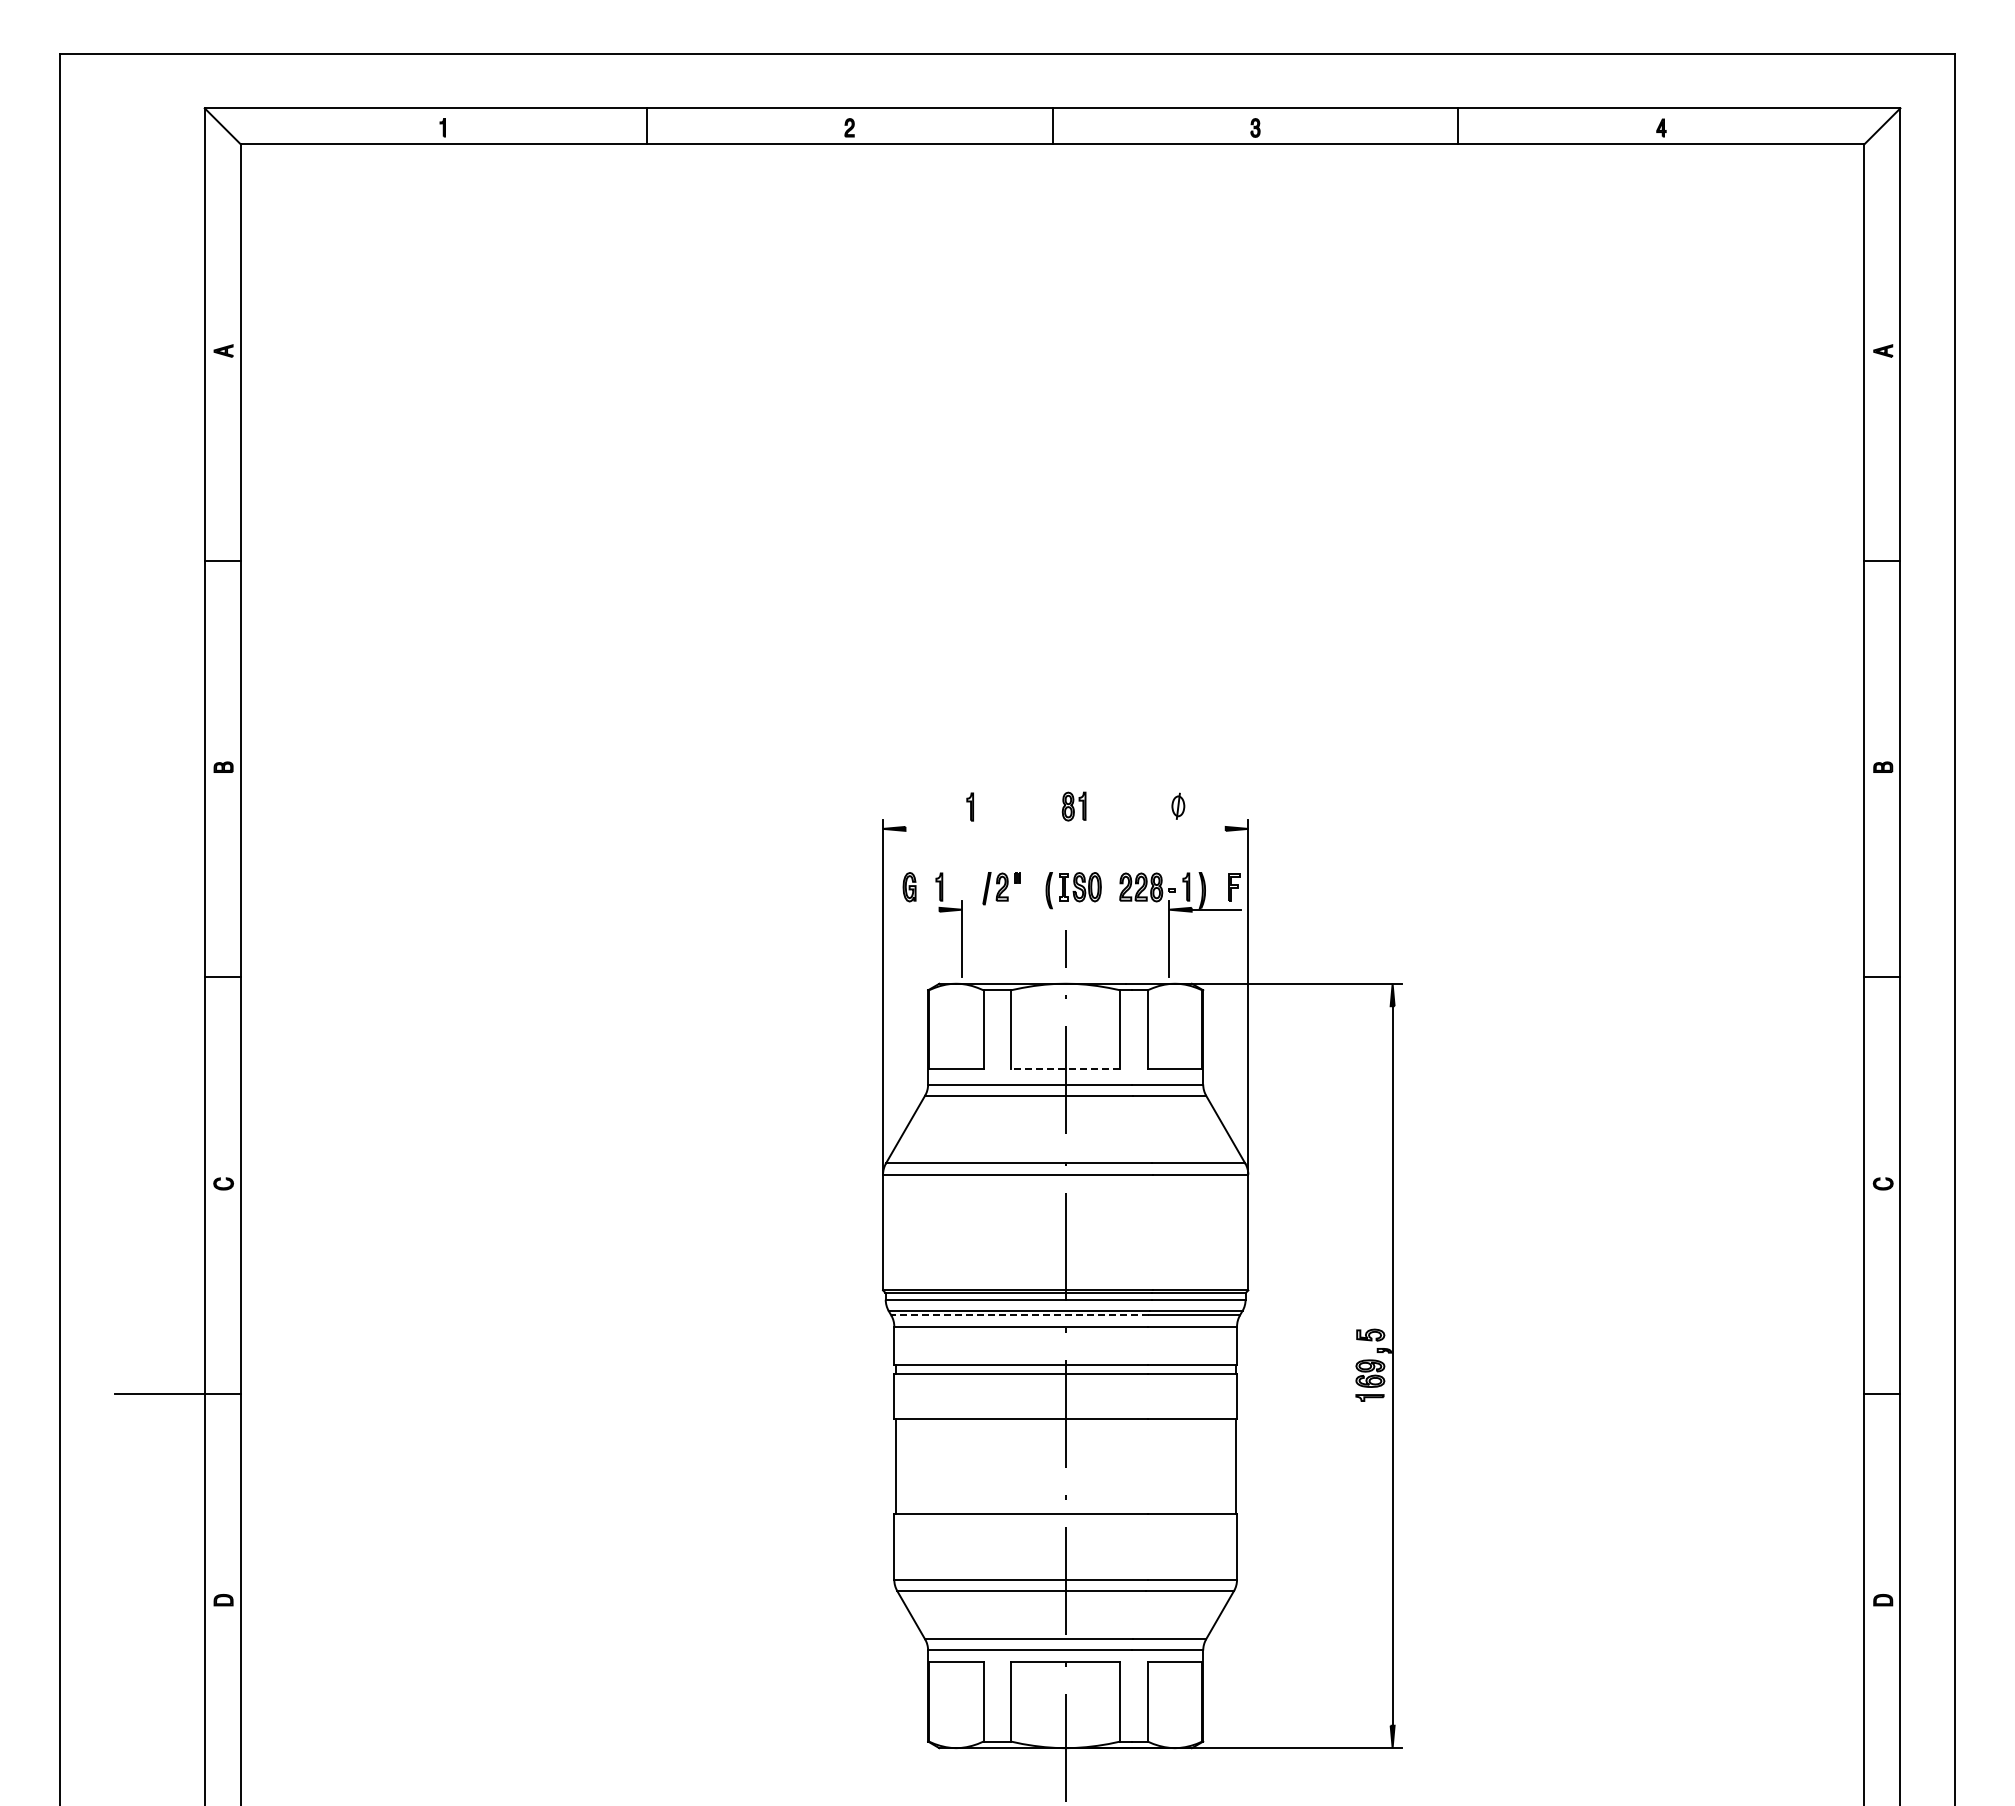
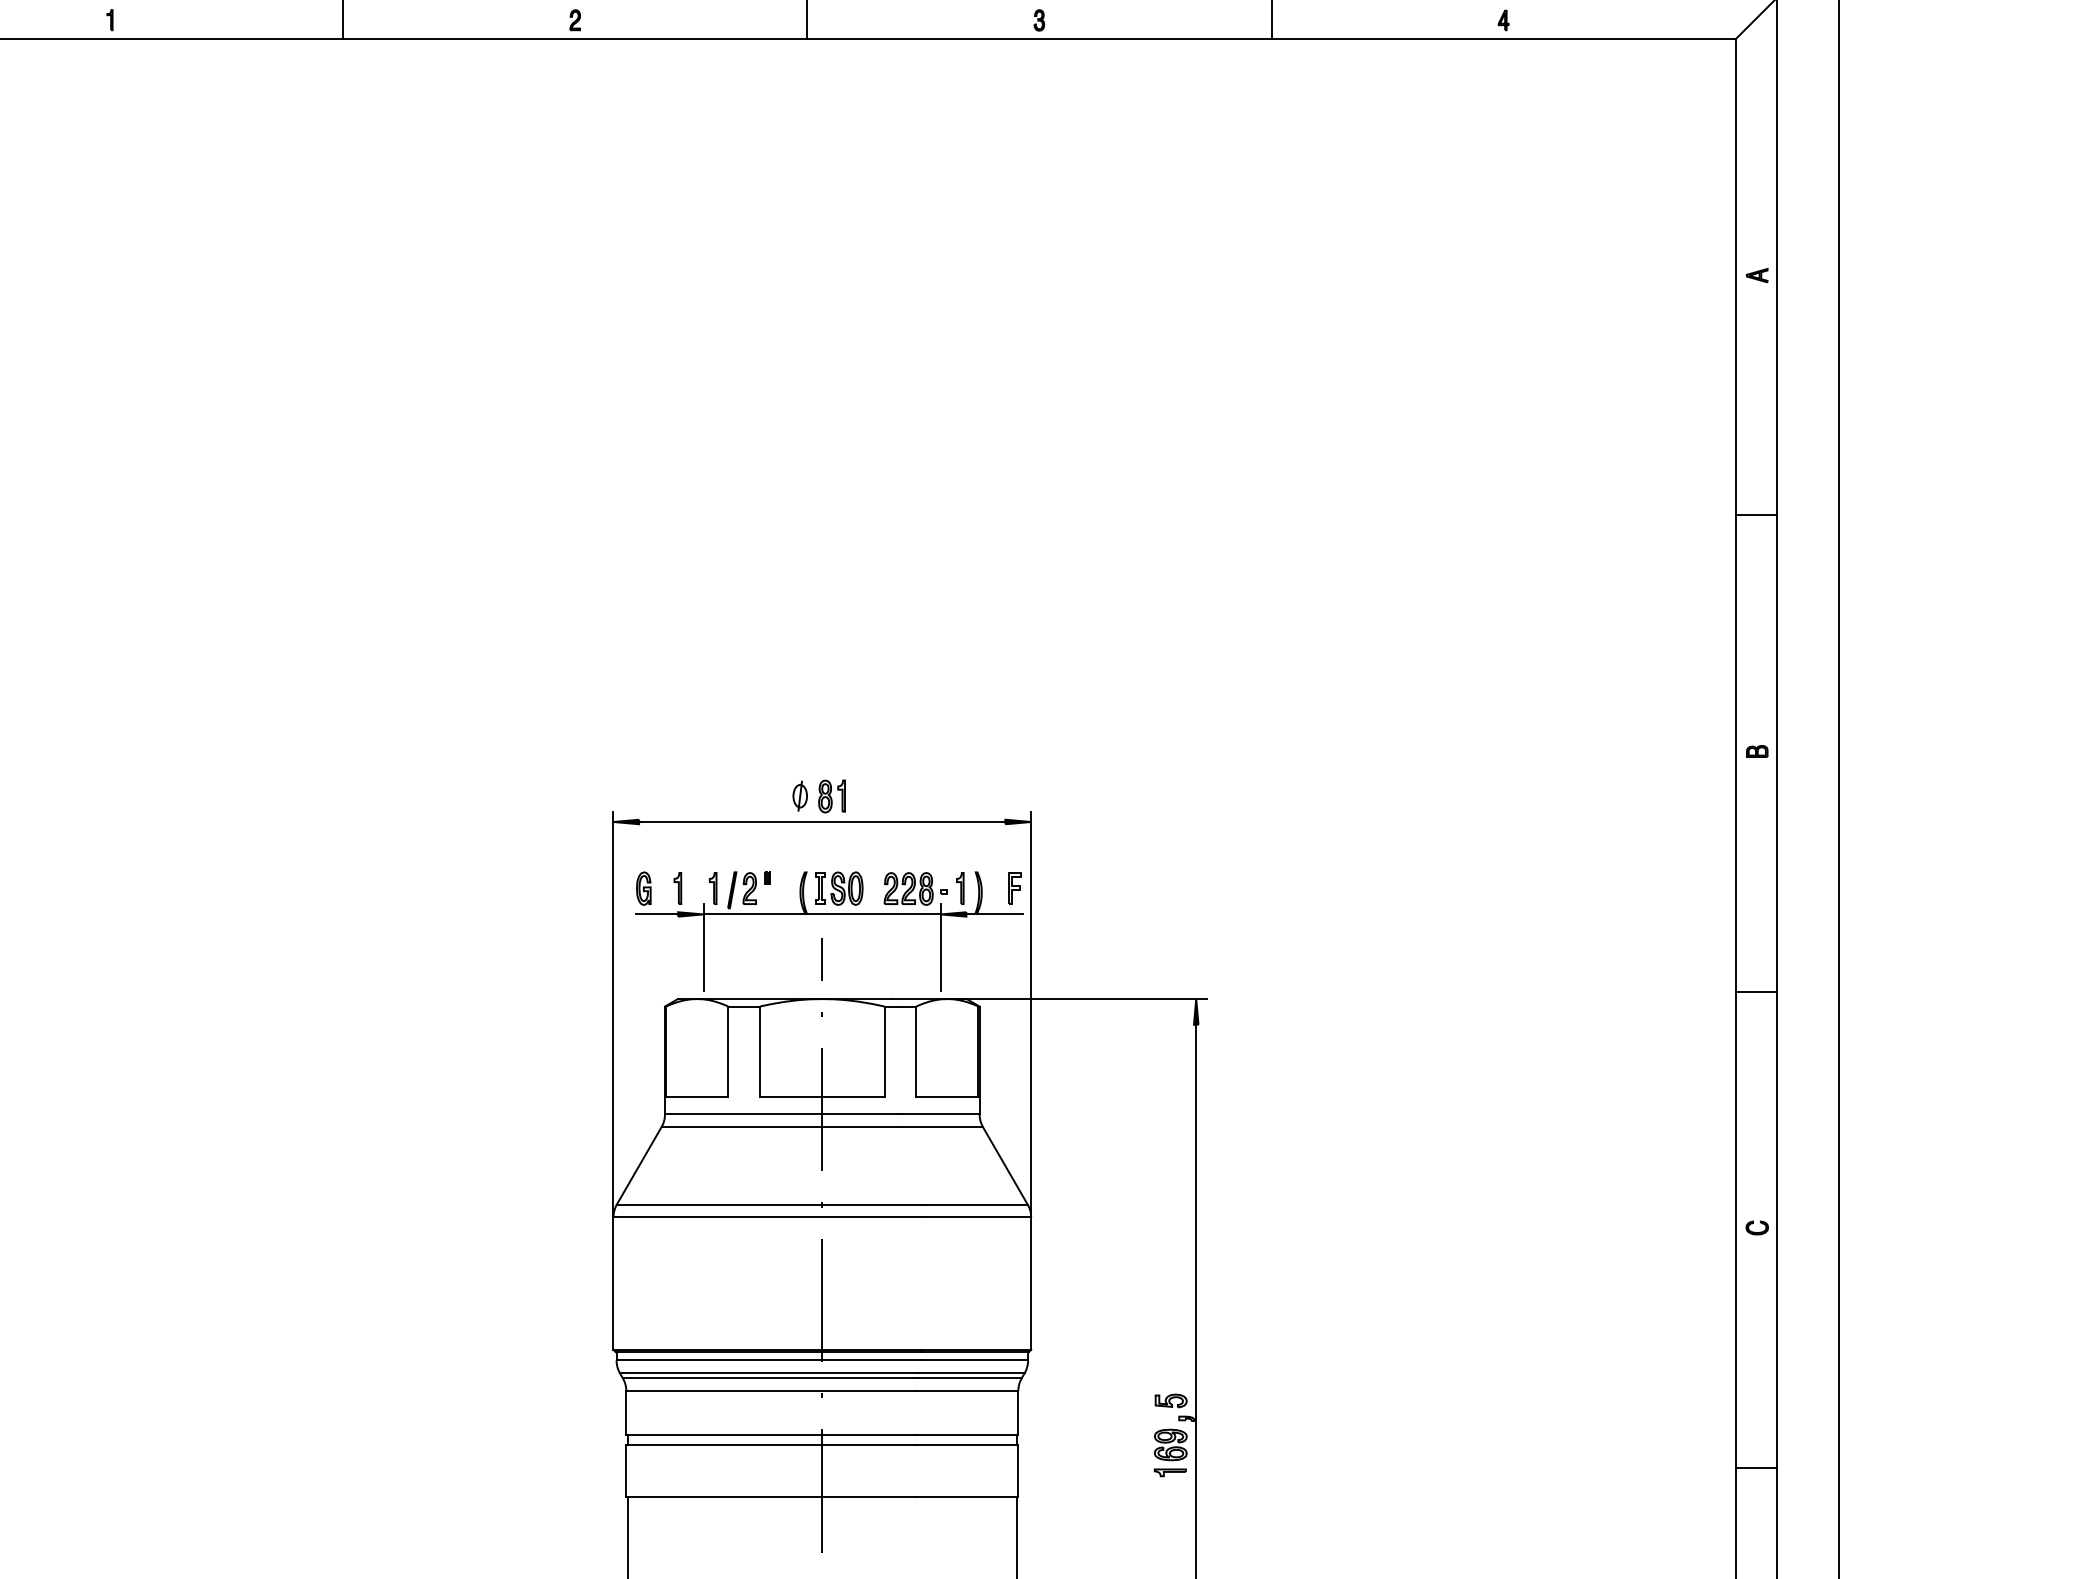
part: (1178, 805) -> (800, 795), moved
part: (969, 806) -> (712, 887), moved
line: (1065, 828) -> (822, 821), added
line: (920, 909) -> (656, 914), added
line: (1065, 909) -> (822, 914), added
line: (1065, 1069) -> (822, 1097), dashed -> solid
line: (1020, 1315) -> (770, 1378), dashed -> solid

